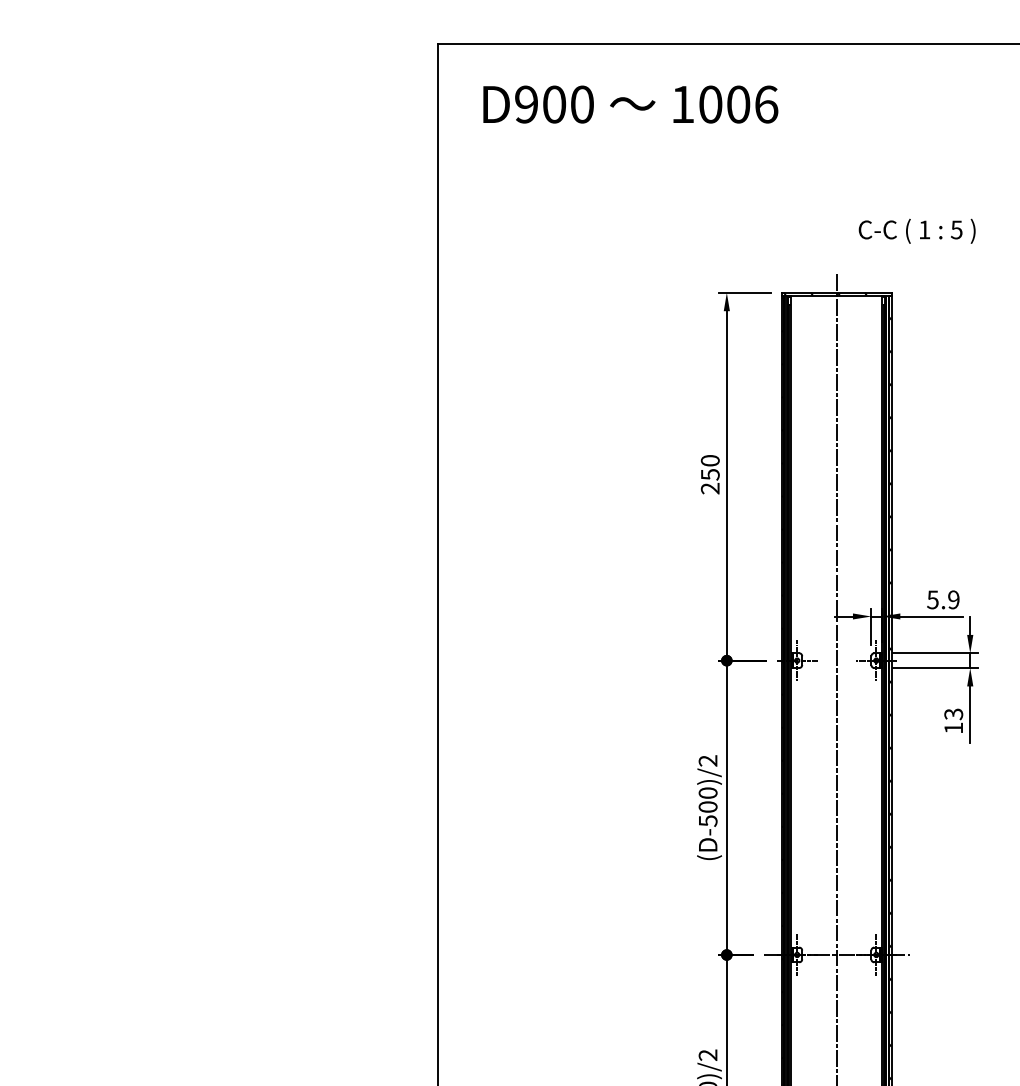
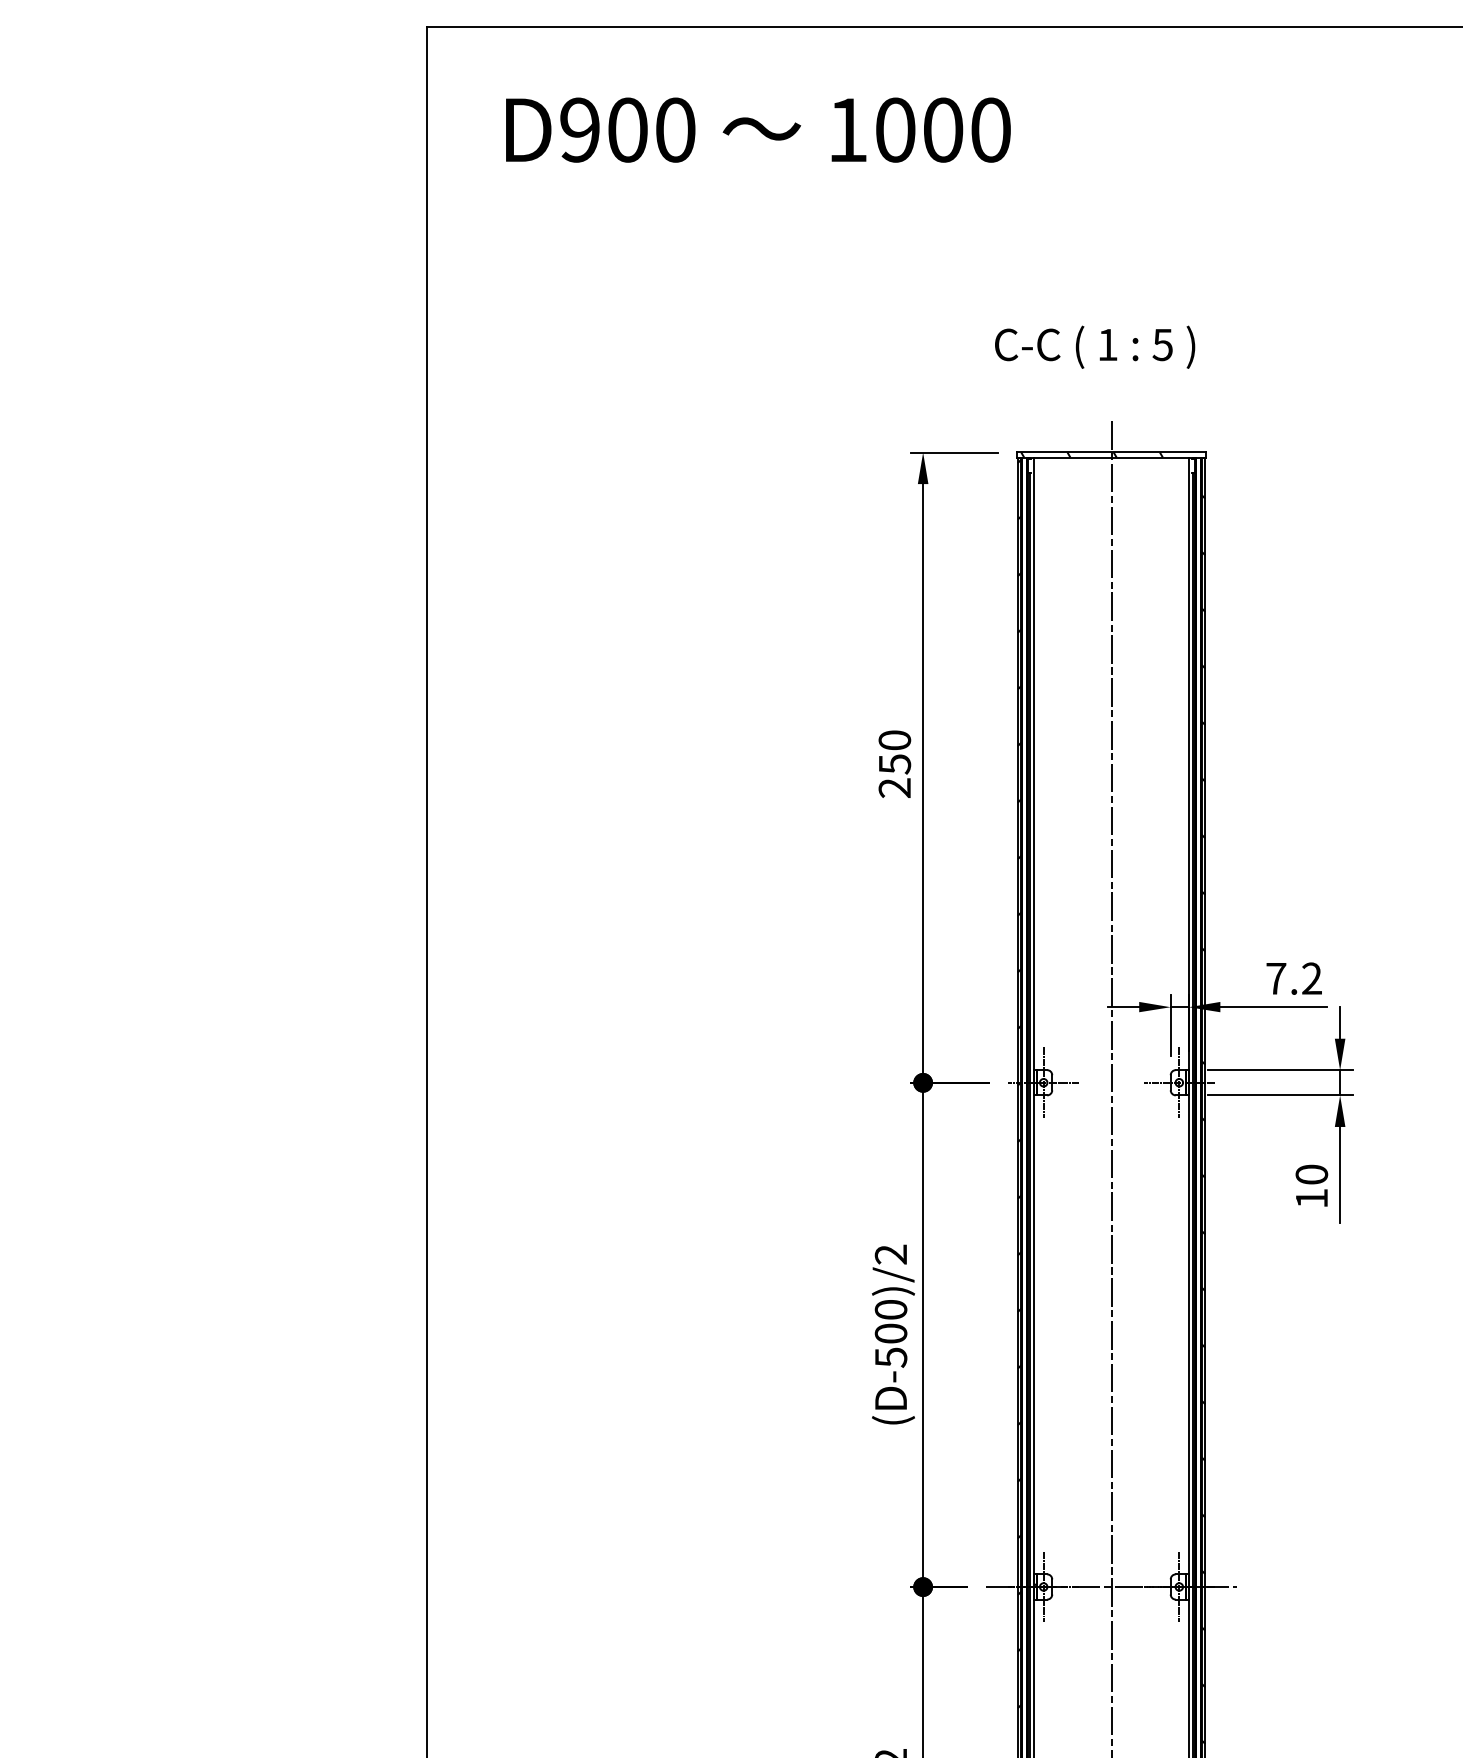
text: (766, 104) -> (991, 129), 1006 -> 1000
text: (916, 230) -> (1093, 345), moved
text: (943, 599) -> (1294, 978), 5.9 -> 7.2
text: (953, 714) -> (1311, 1175), 13 -> 10

